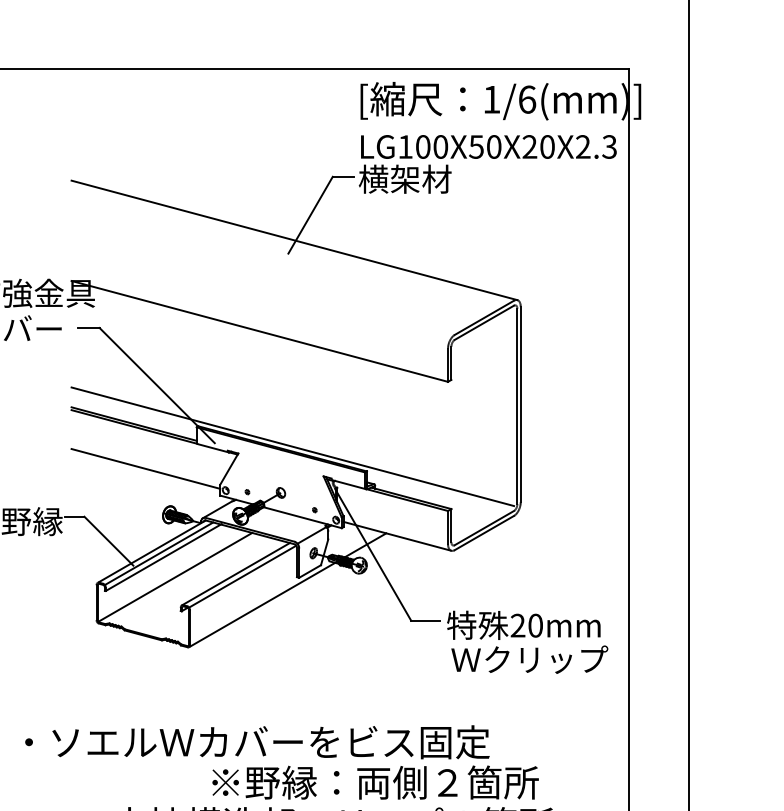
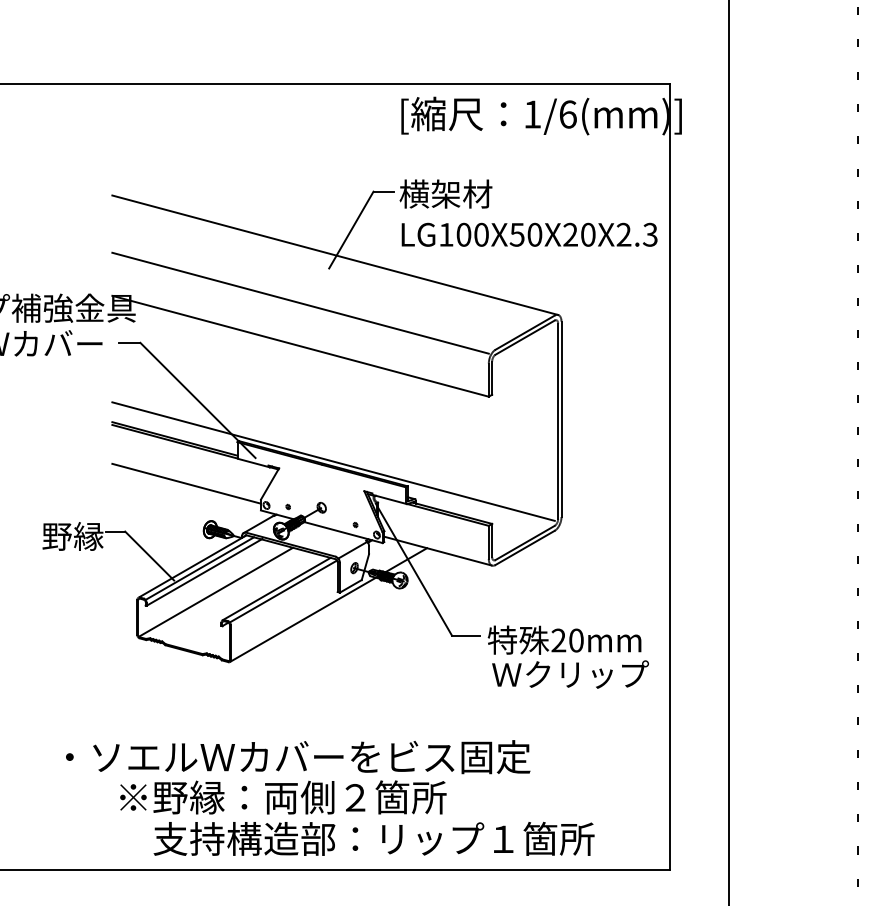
text: (488, 146) -> (529, 234), moved
line: (259, 287) -> (300, 302), added
text: (375, 782) -> (283, 797), moved

